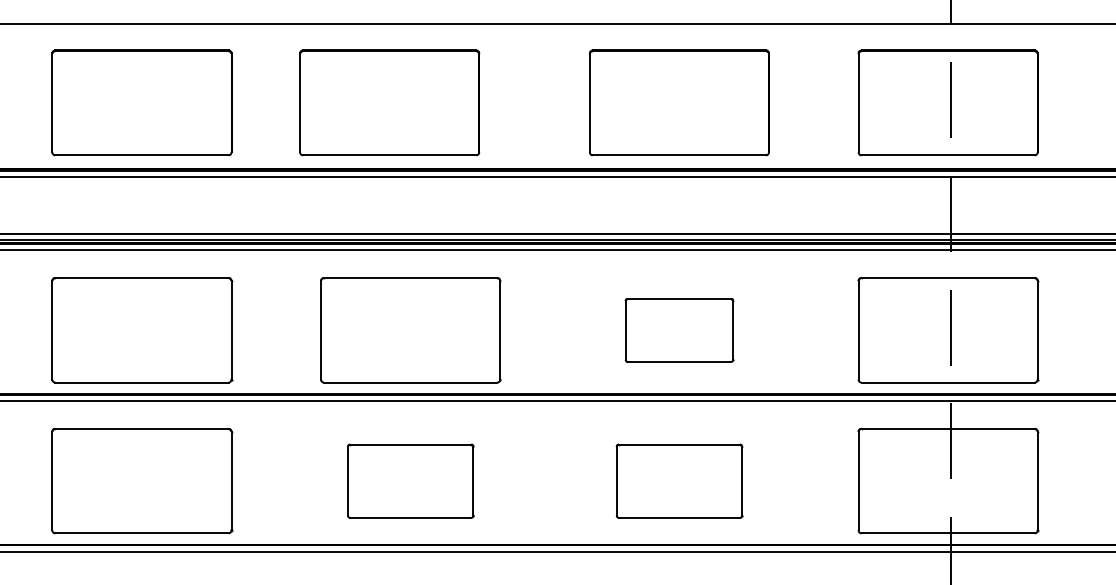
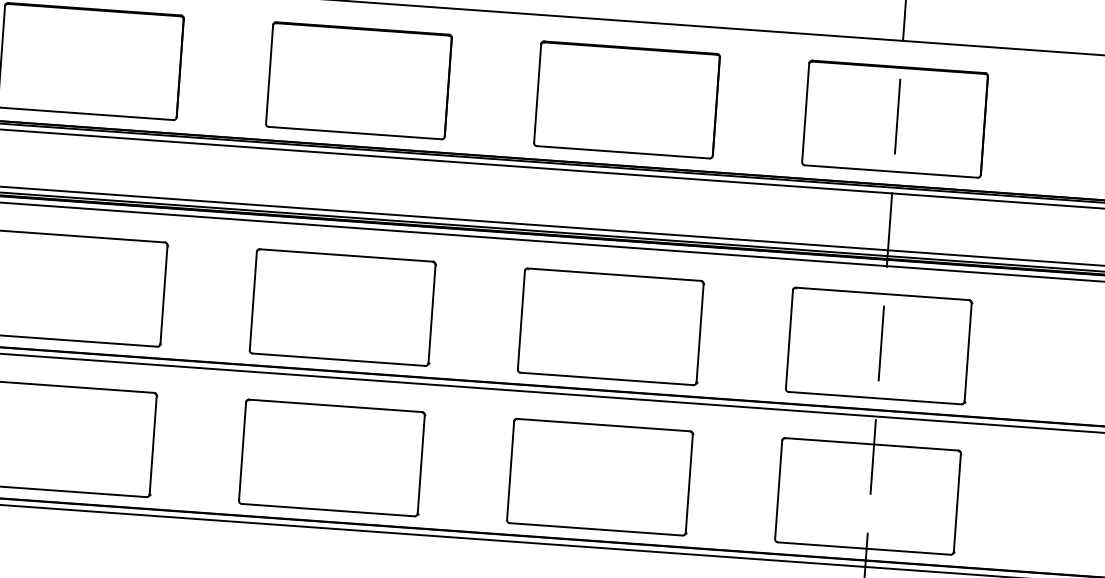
part: (389, 102) -> (358, 80), moved
part: (679, 330) -> (610, 327), size x1.67
part: (410, 481) -> (331, 458), size x1.43
part: (679, 481) -> (600, 477), size x1.43

